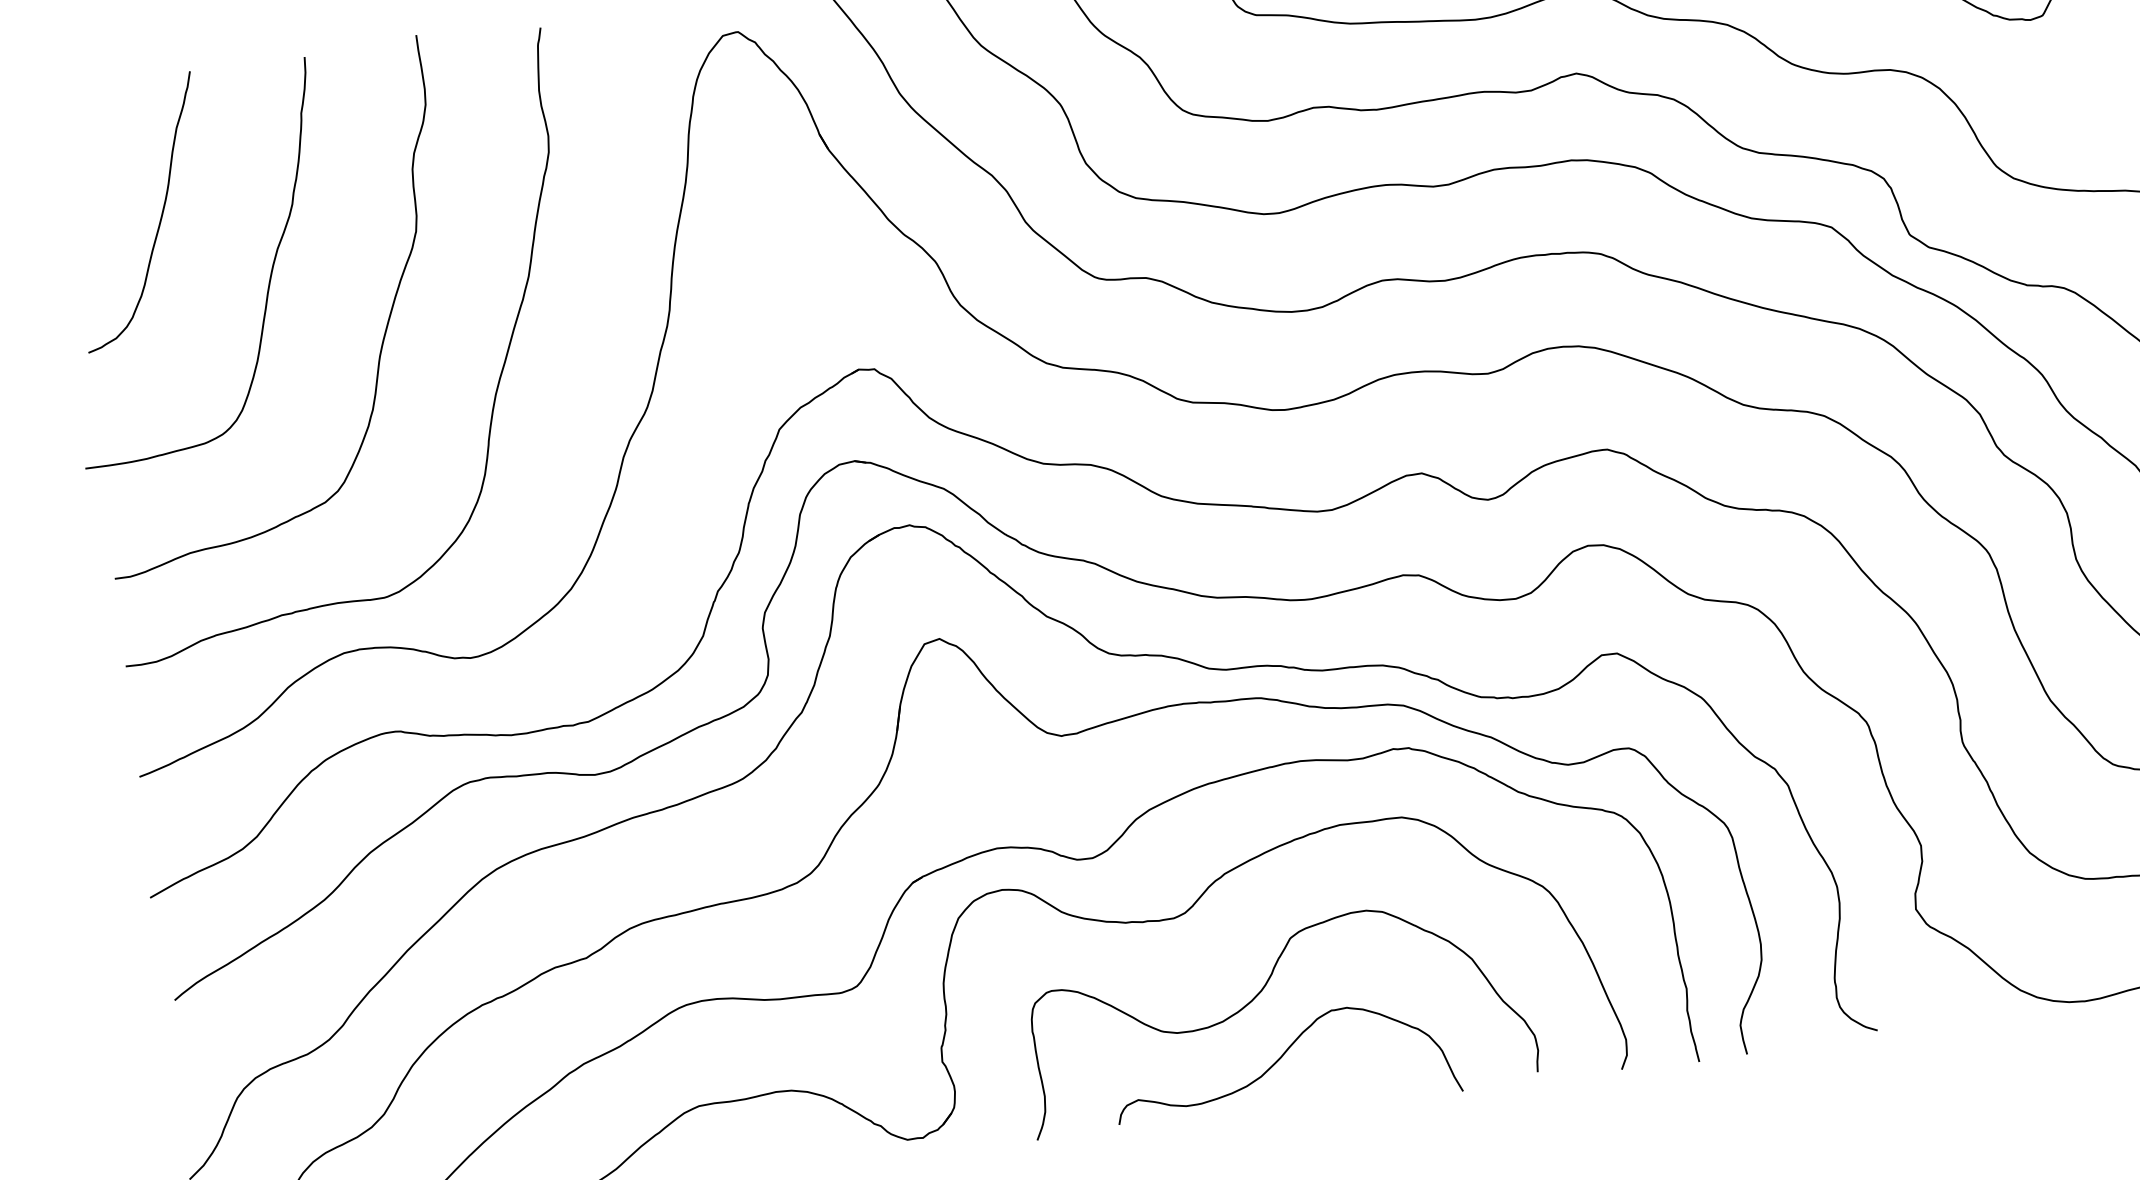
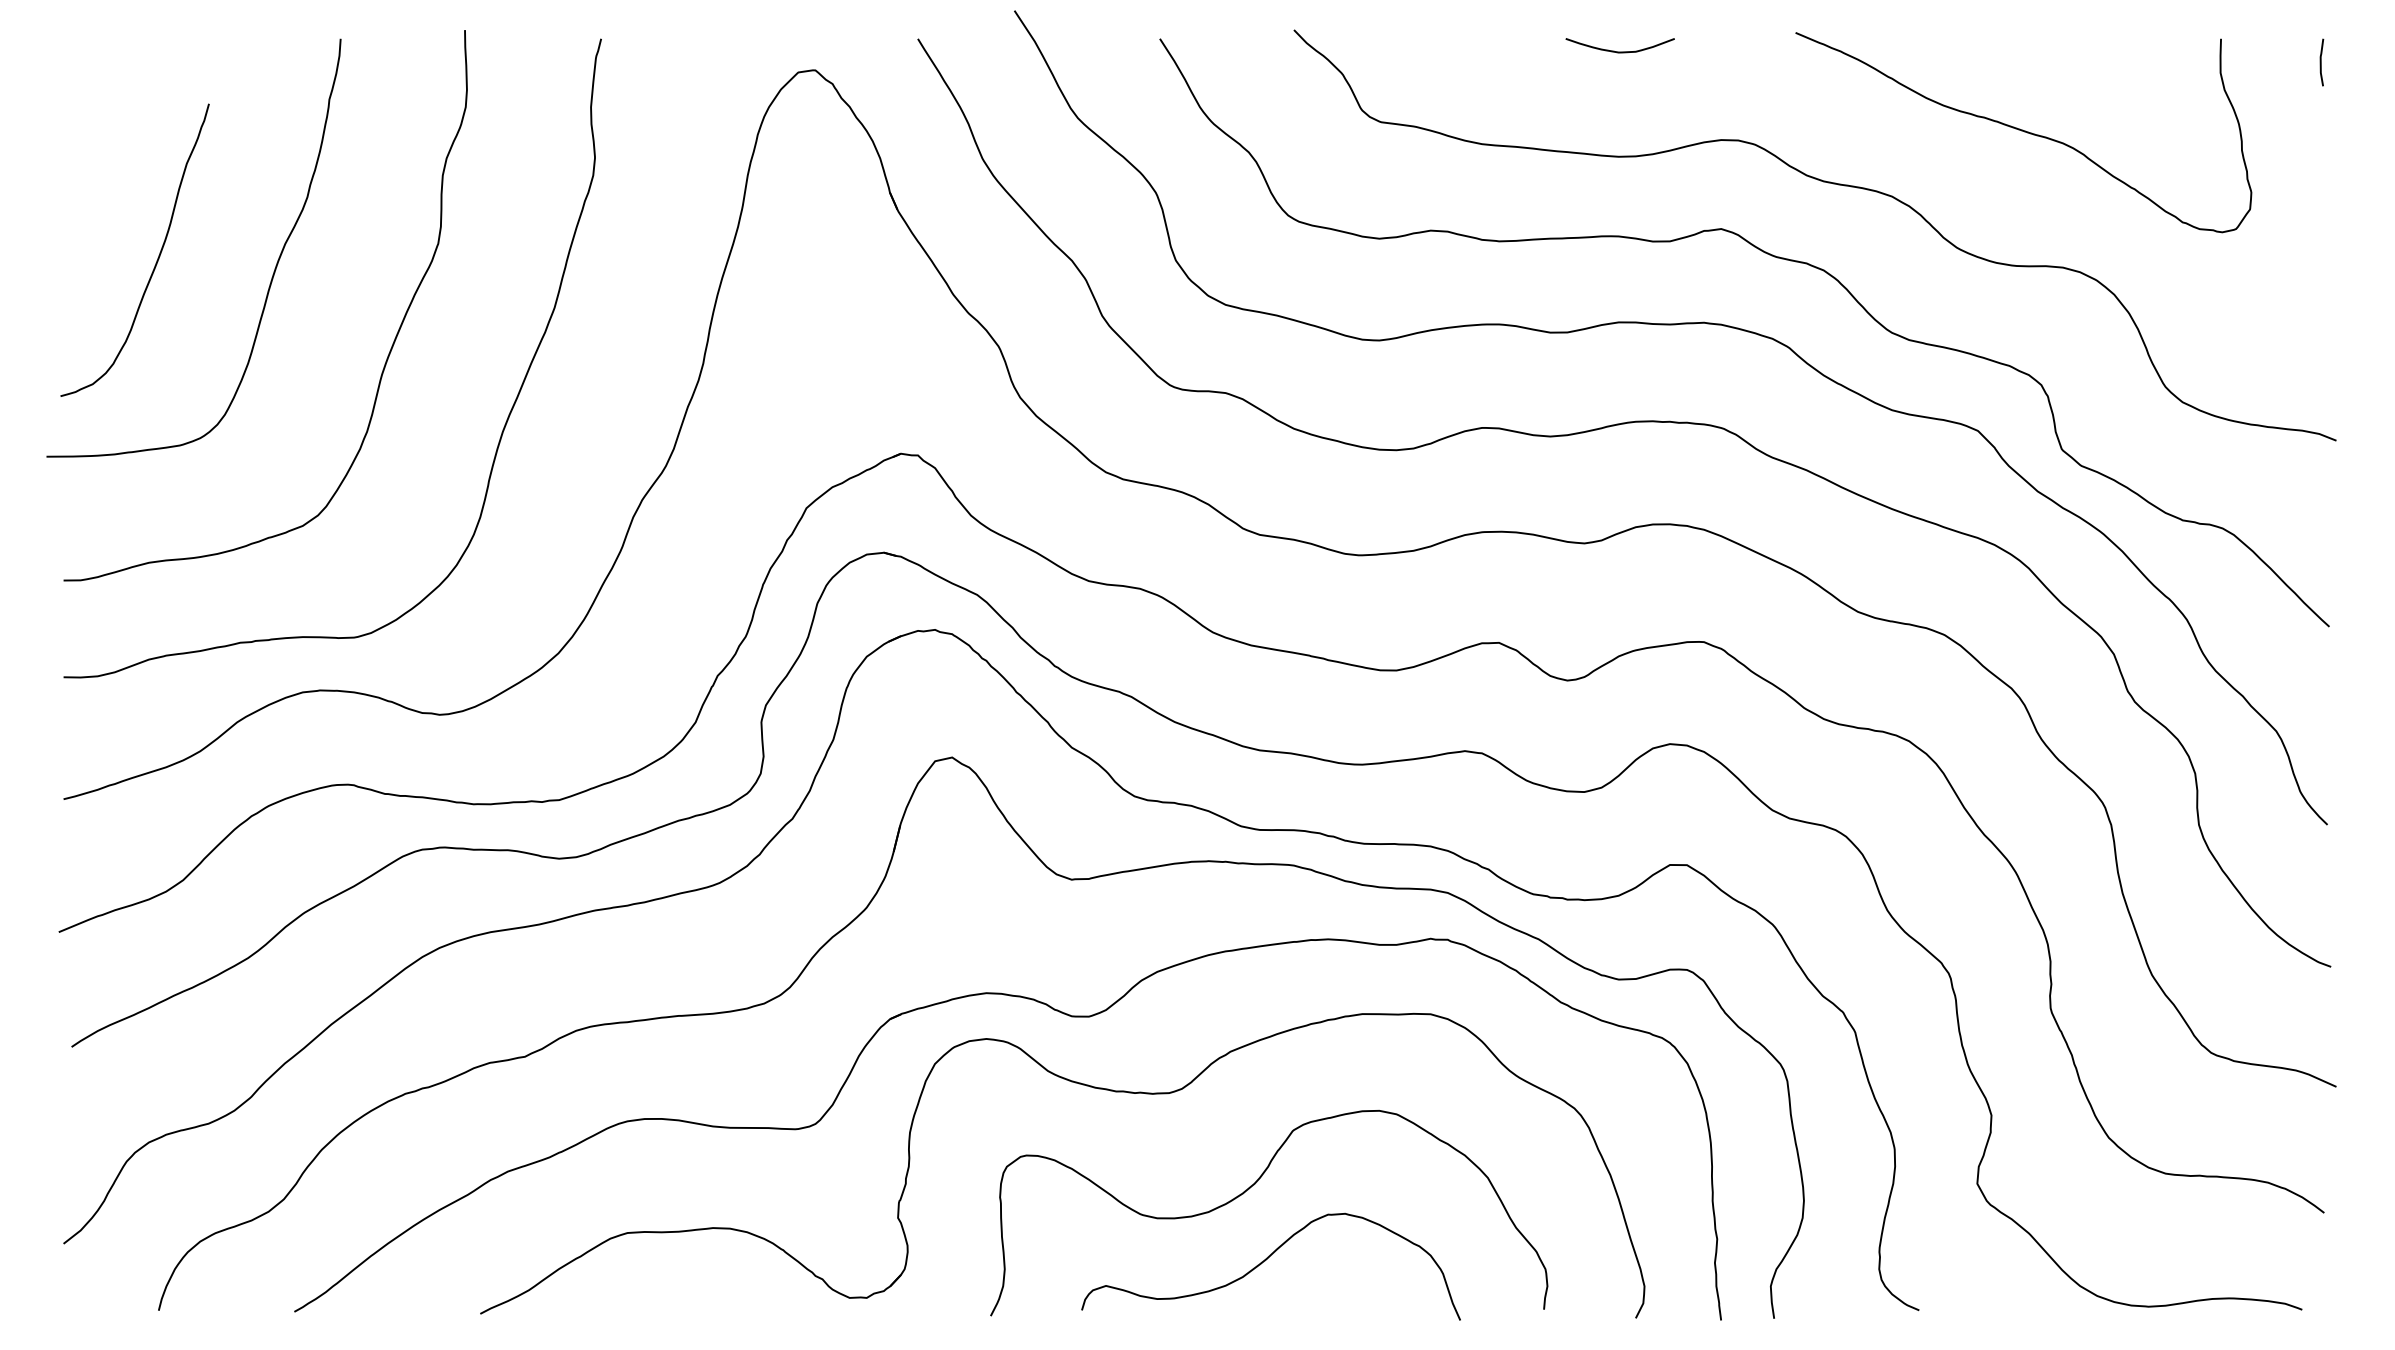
curve: (160, 219) -> (156, 260), moved

